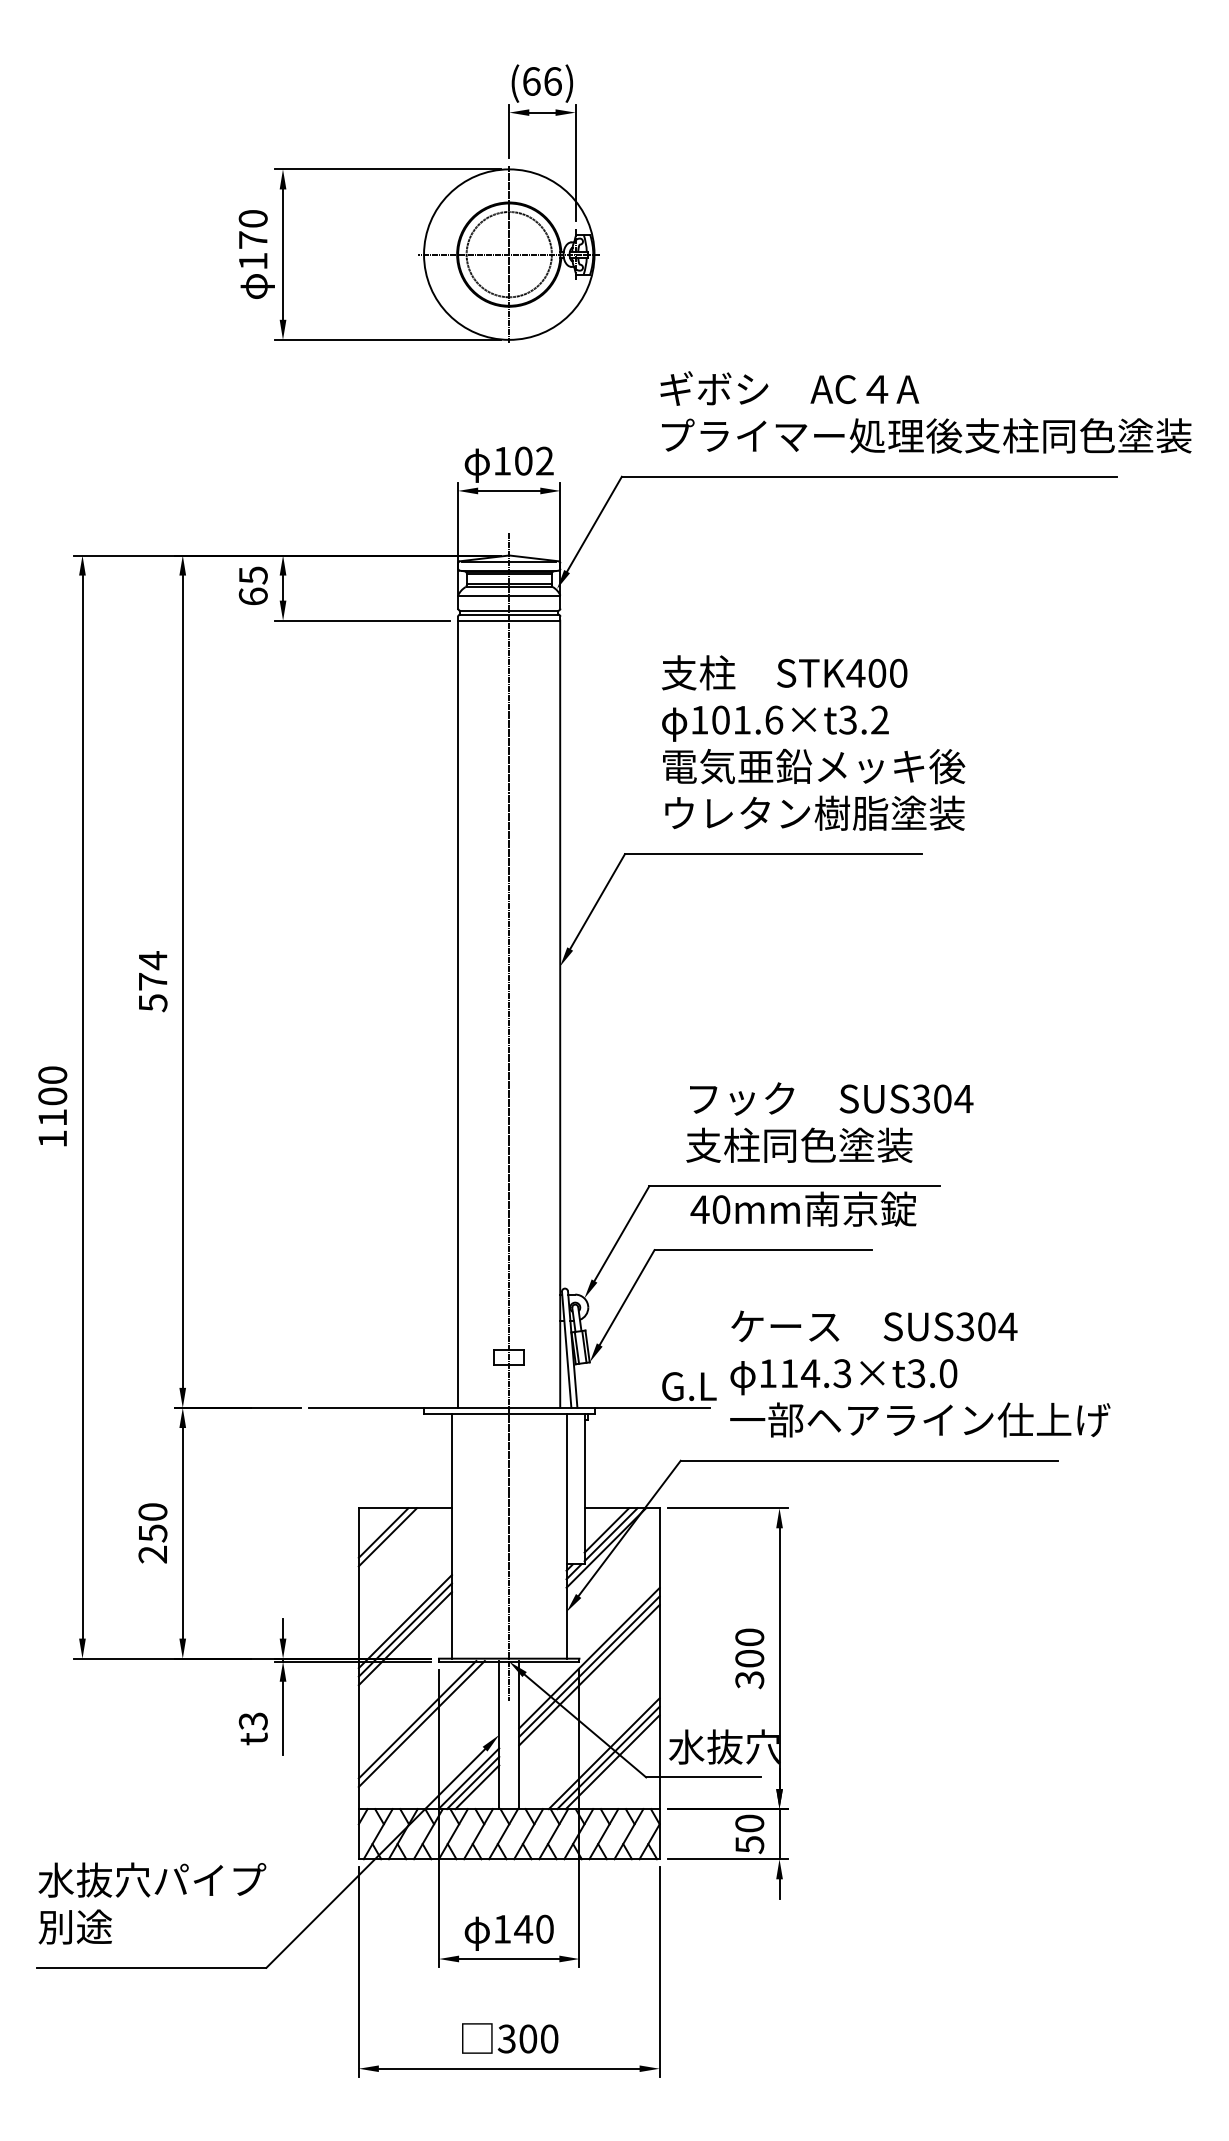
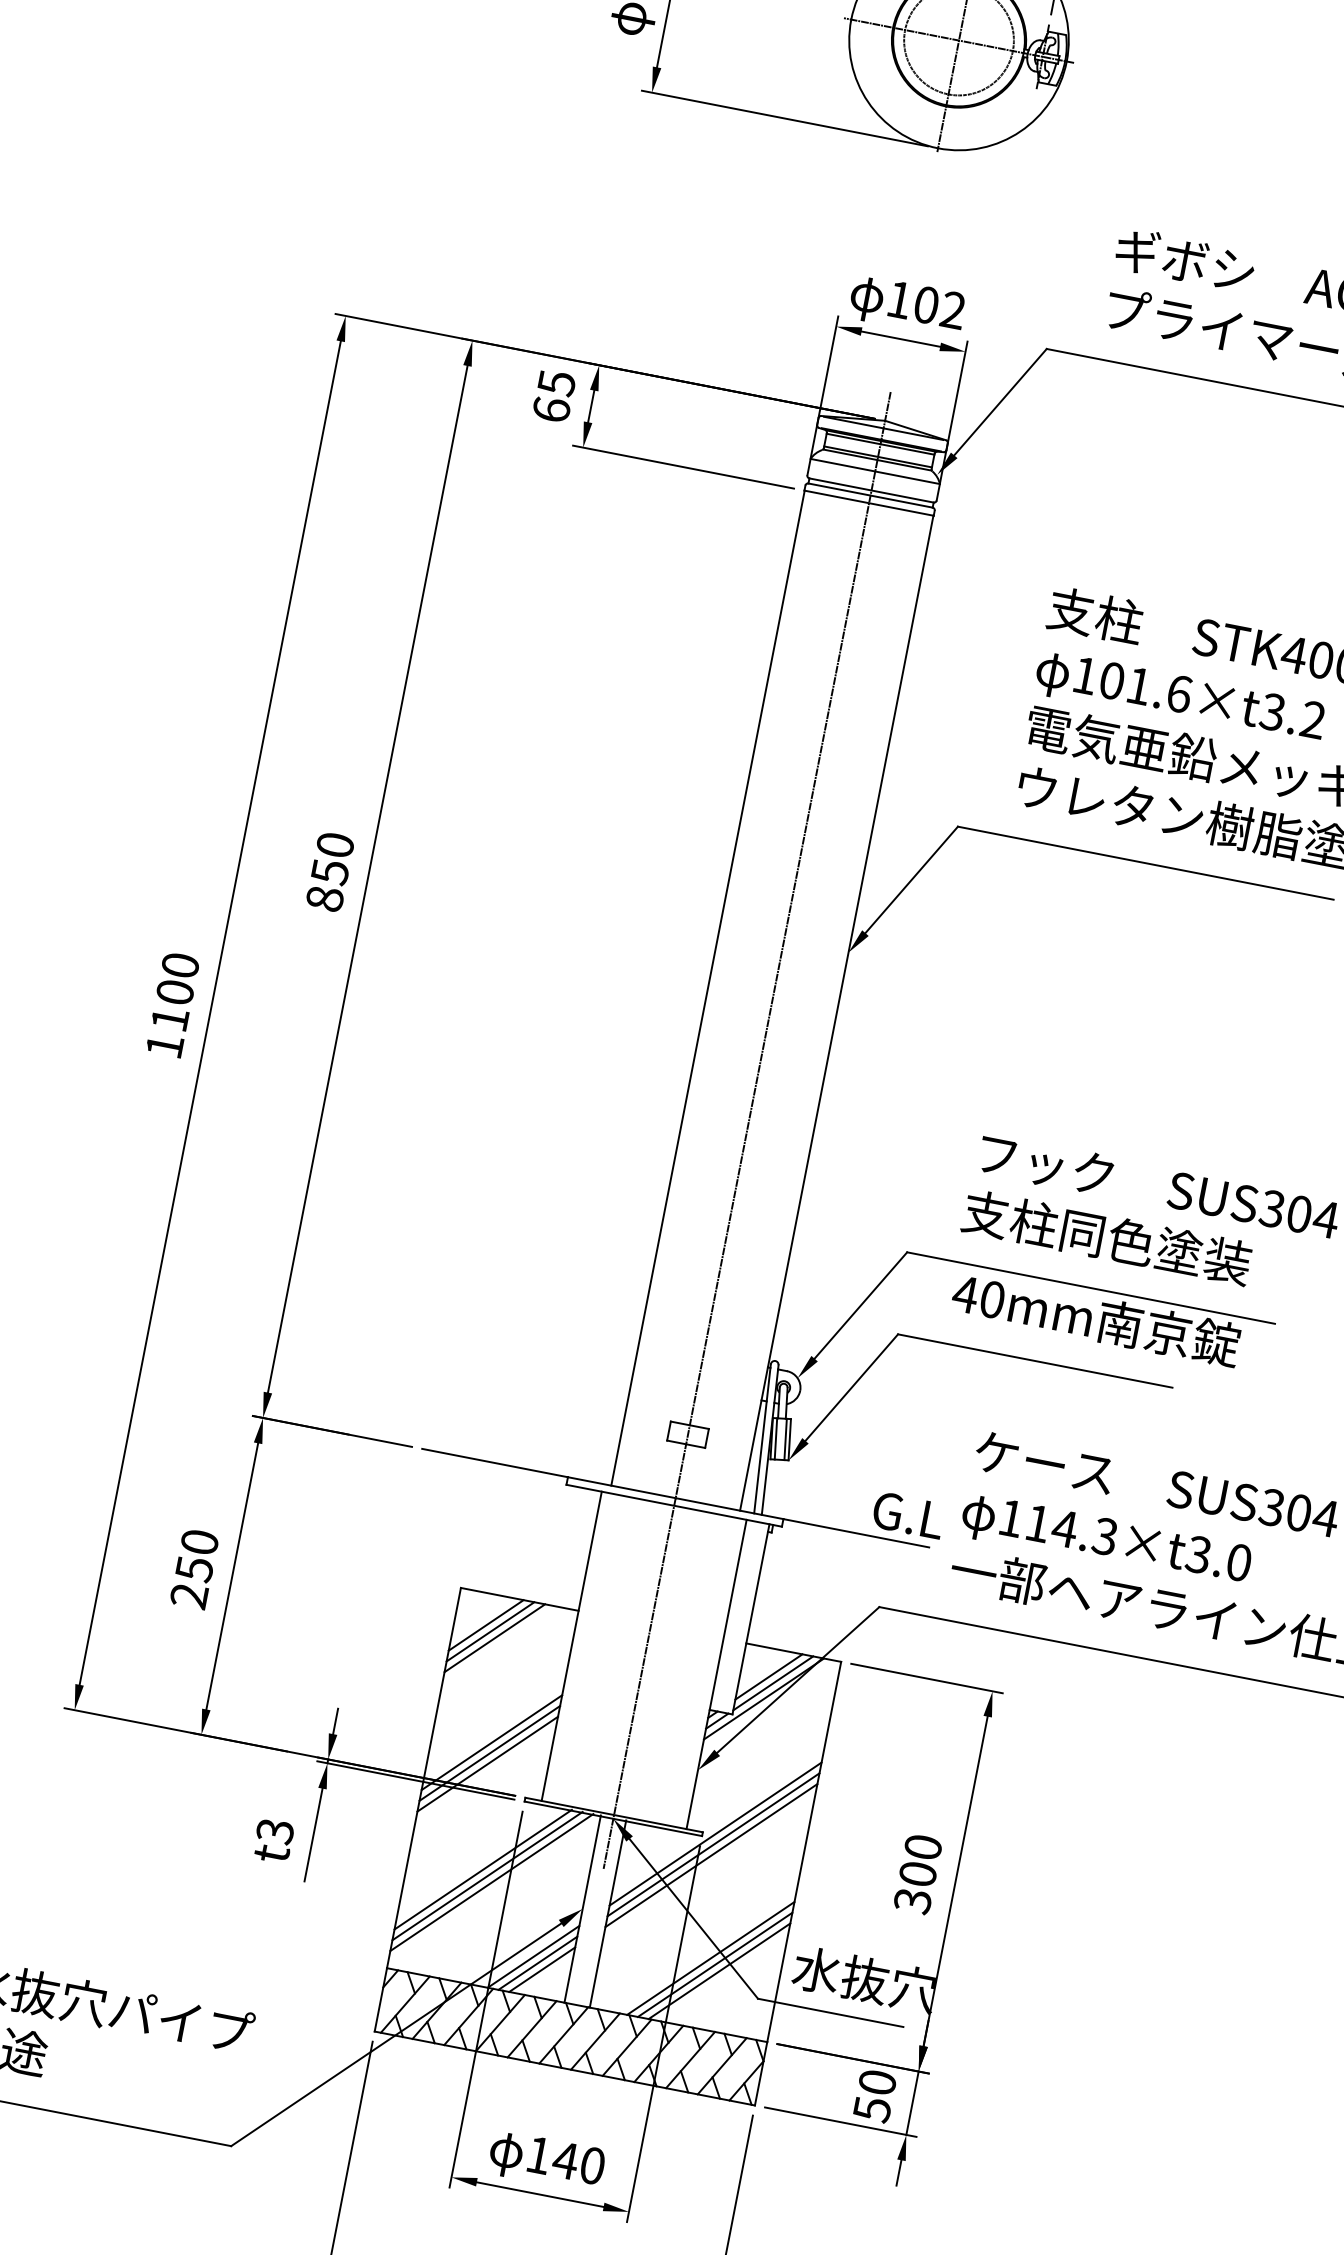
text: (152, 981) -> (329, 871), 574 -> 850
line: (391, 1541) -> (494, 1638), added
line: (425, 1727) -> (491, 1881), added

